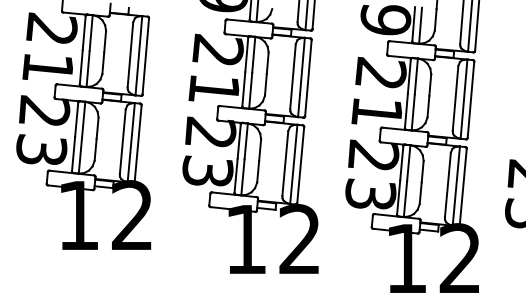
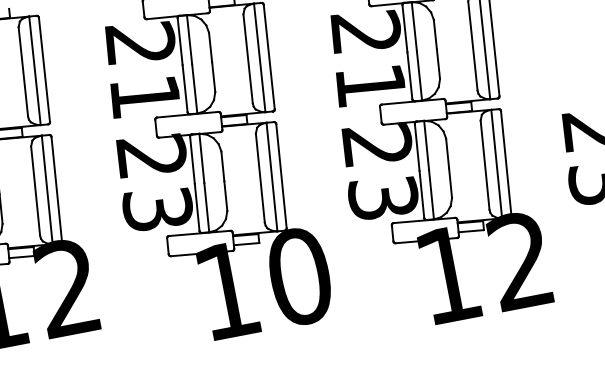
text: (299, 239) -> (299, 276), 12 -> 10

